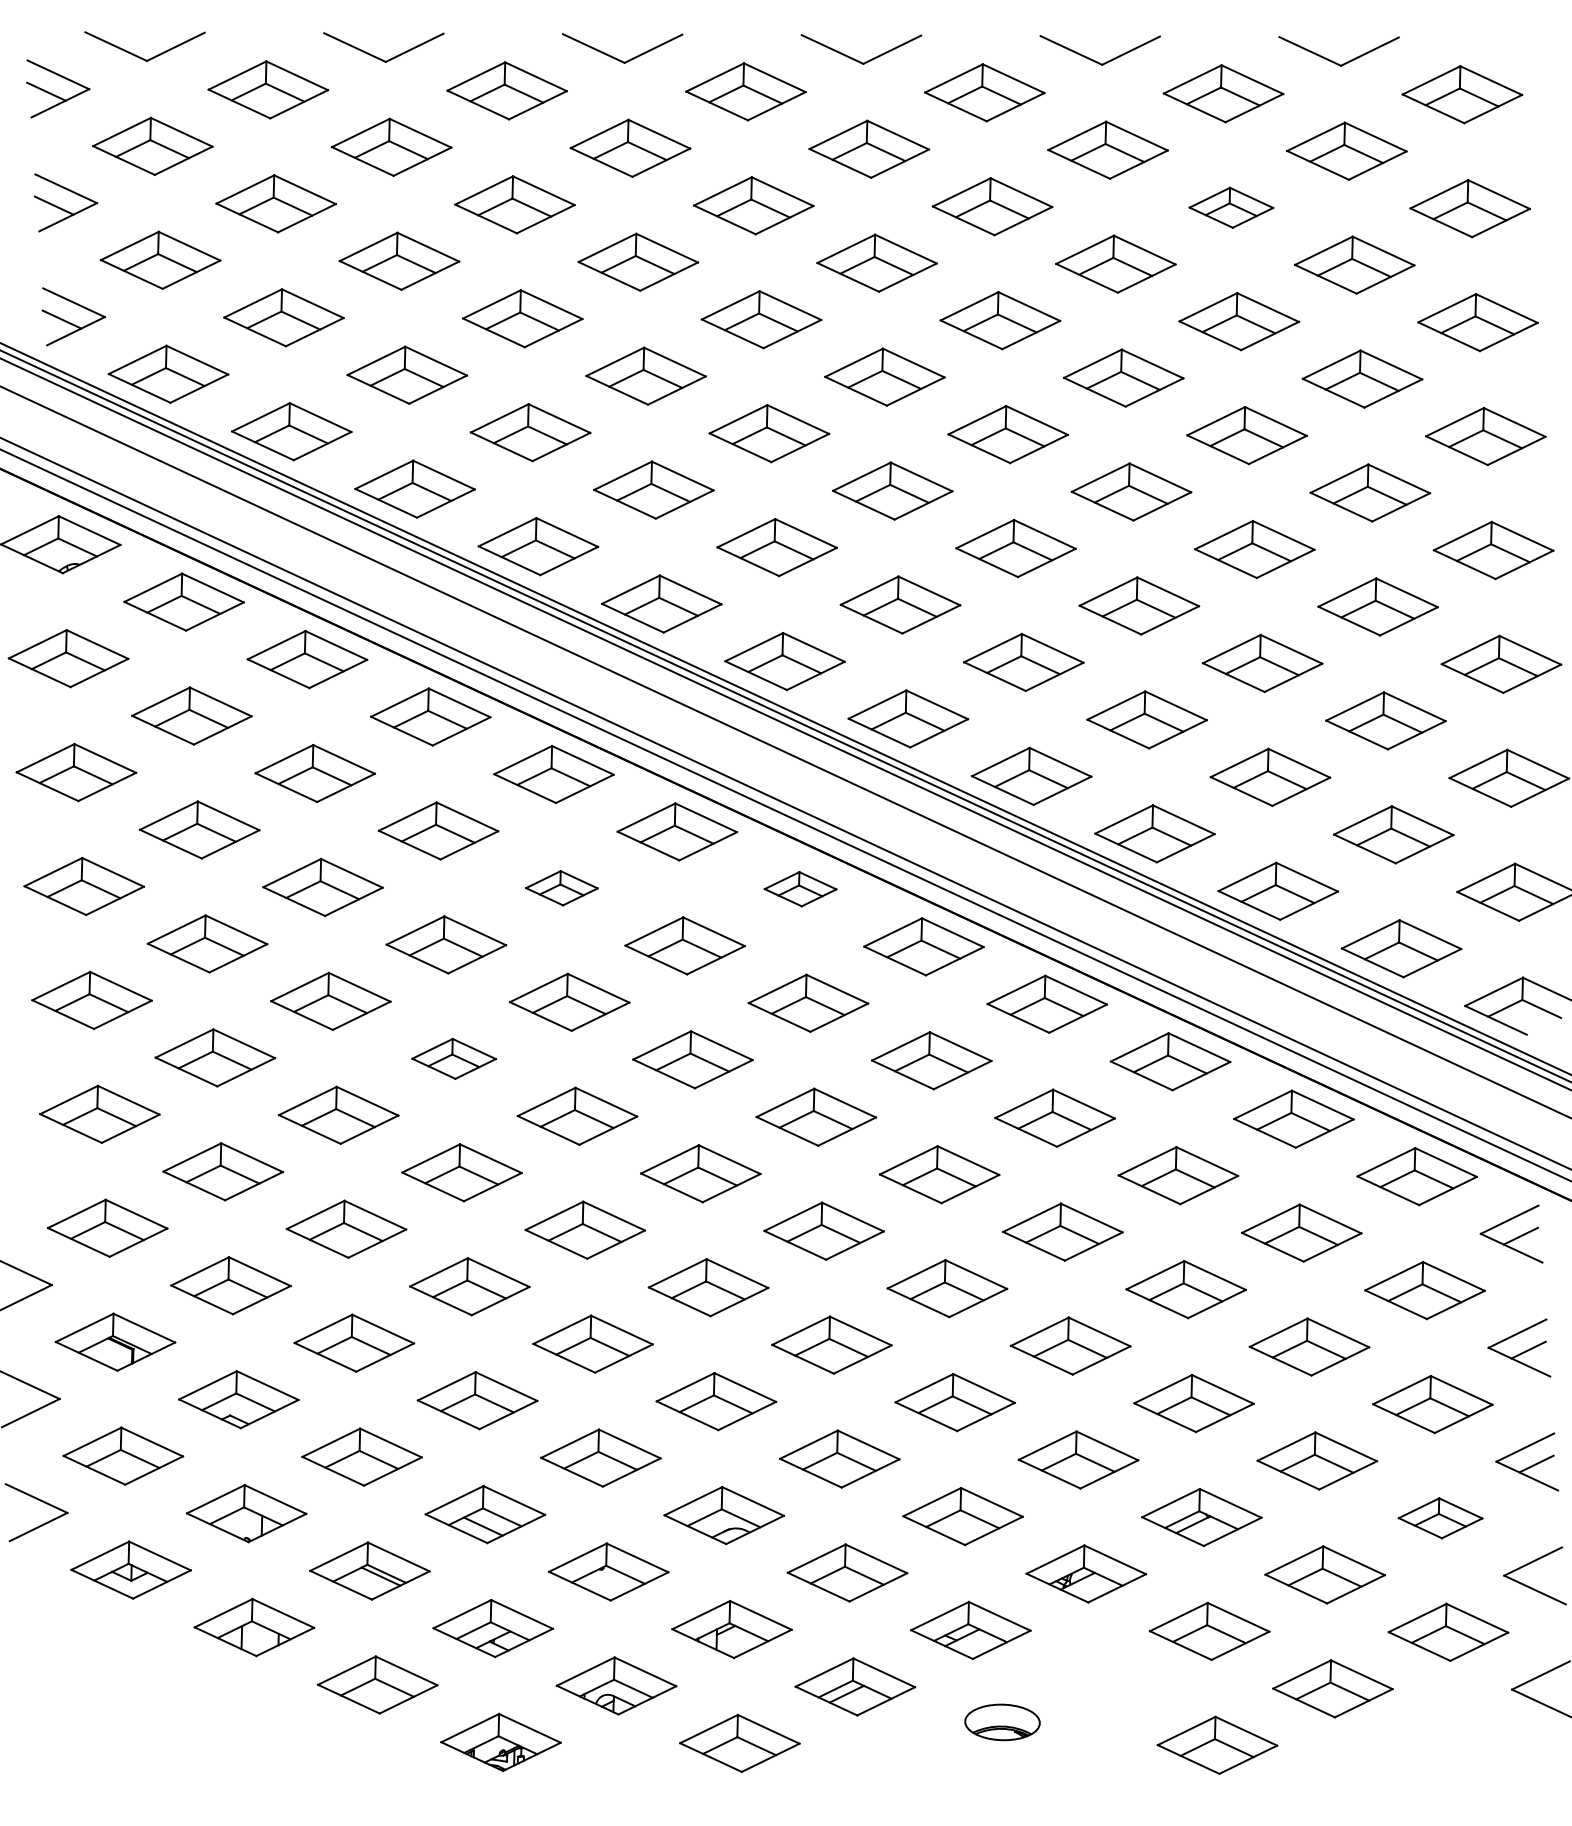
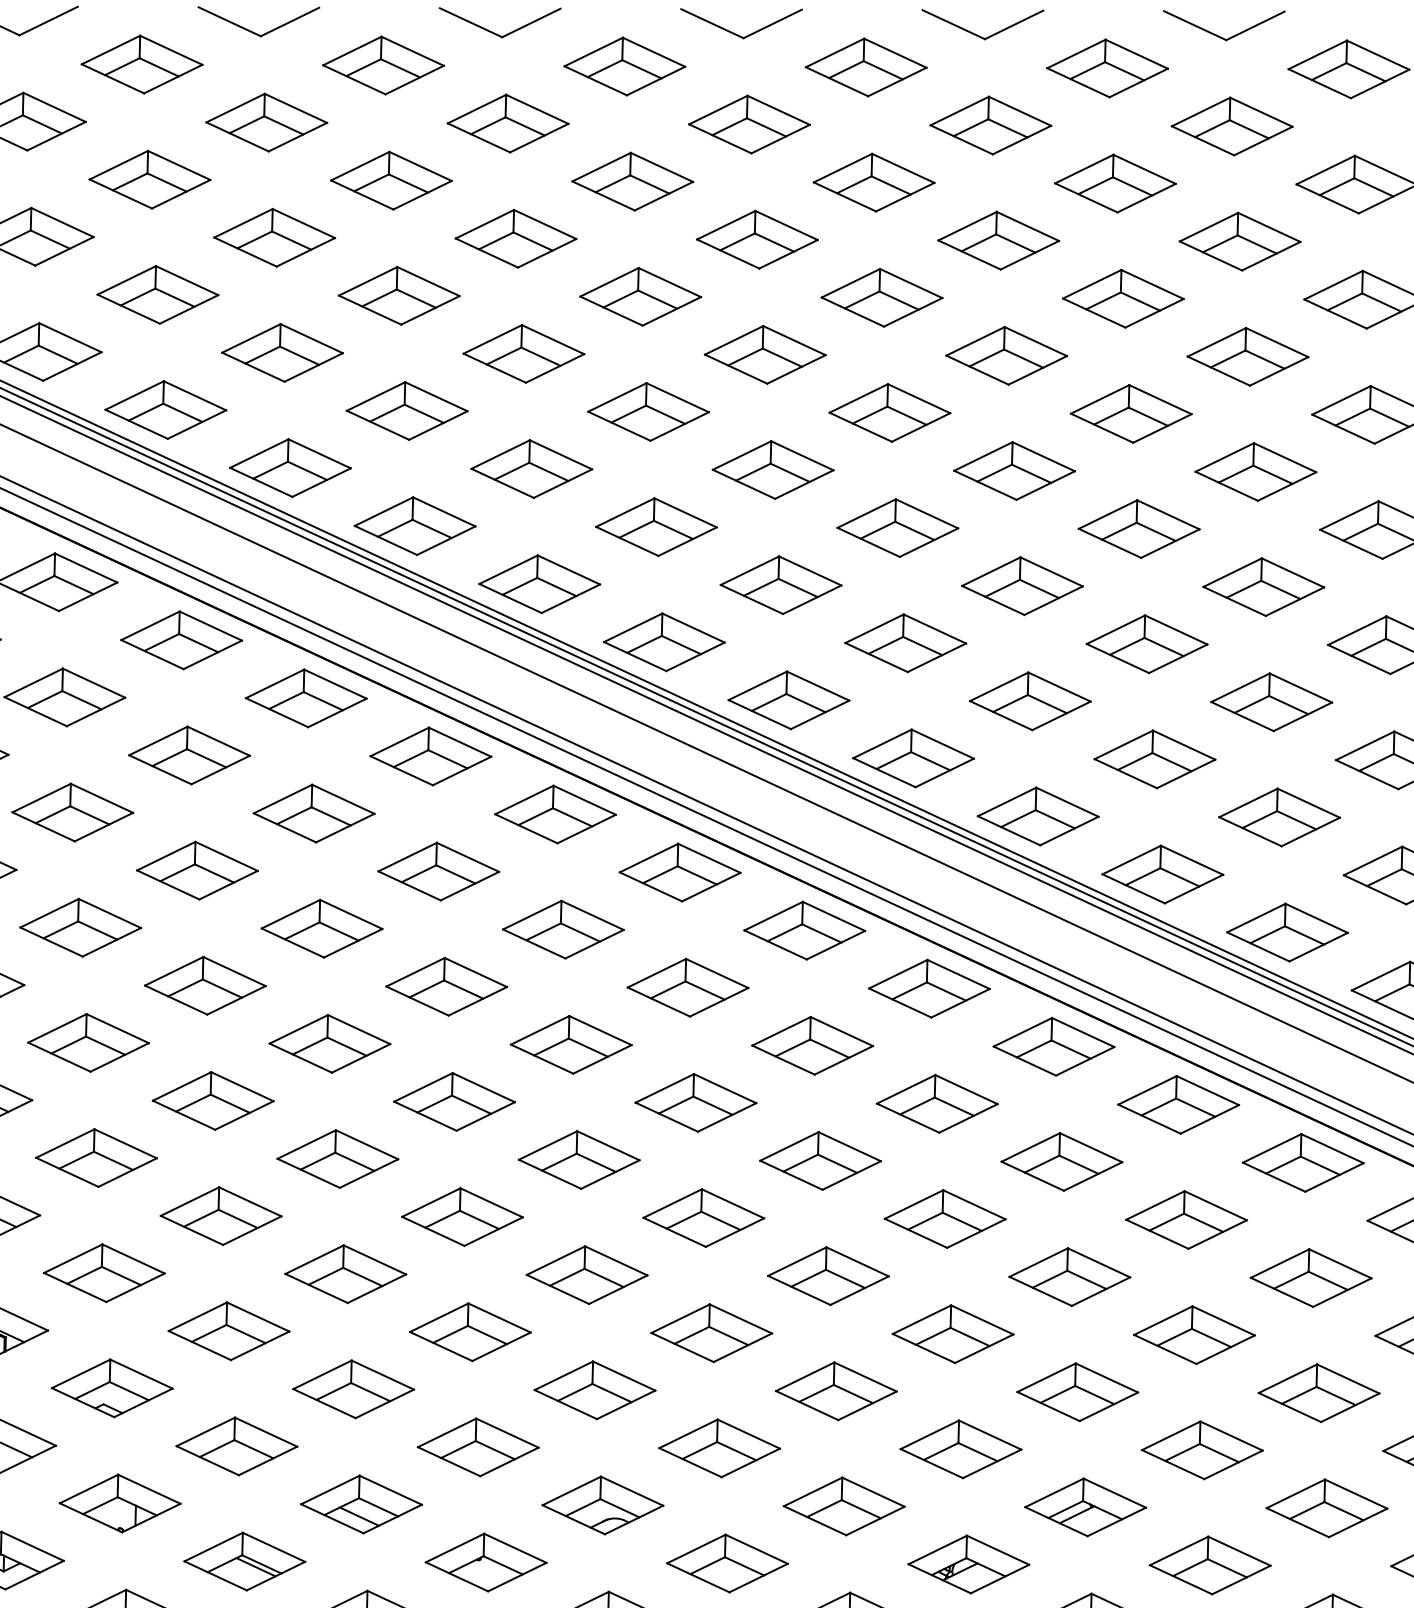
part: (1231, 207) -> (1115, 183), size x1.43
part: (561, 887) -> (438, 870), size x1.67
part: (800, 888) -> (679, 871), size x1.67
part: (453, 1058) -> (329, 1043), size x1.43
part: (1440, 1517) -> (1326, 1507), size x1.43

